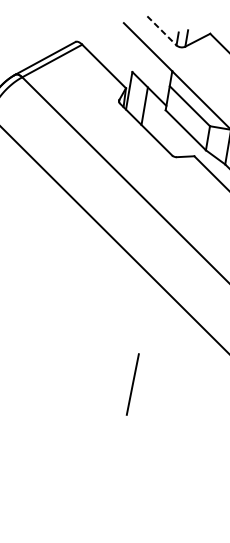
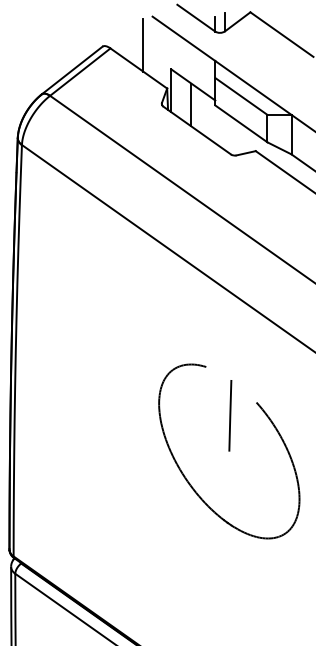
line: (162, 31) -> (196, 18), dashed -> solid
line: (111, 47) -> (143, 45), added
part: (86, 435) -> (188, 480), added

